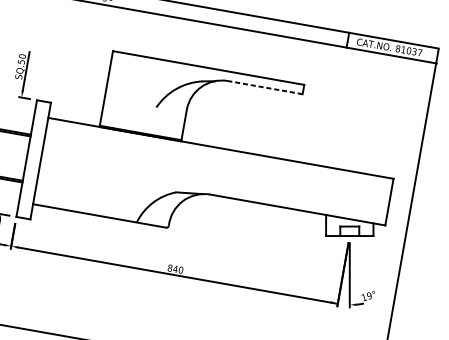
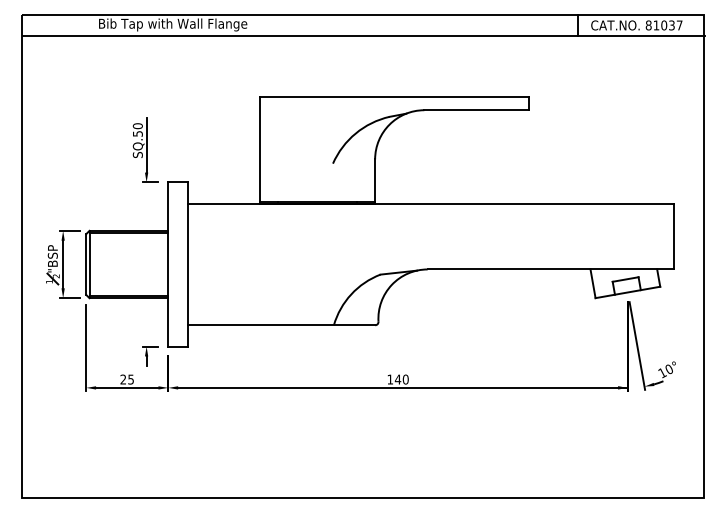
line: (265, 87) -> (476, 110), dashed -> solid
text: (170, 268) -> (390, 379), 840 -> 140
text: (368, 296) -> (668, 370), 19° -> 10°

